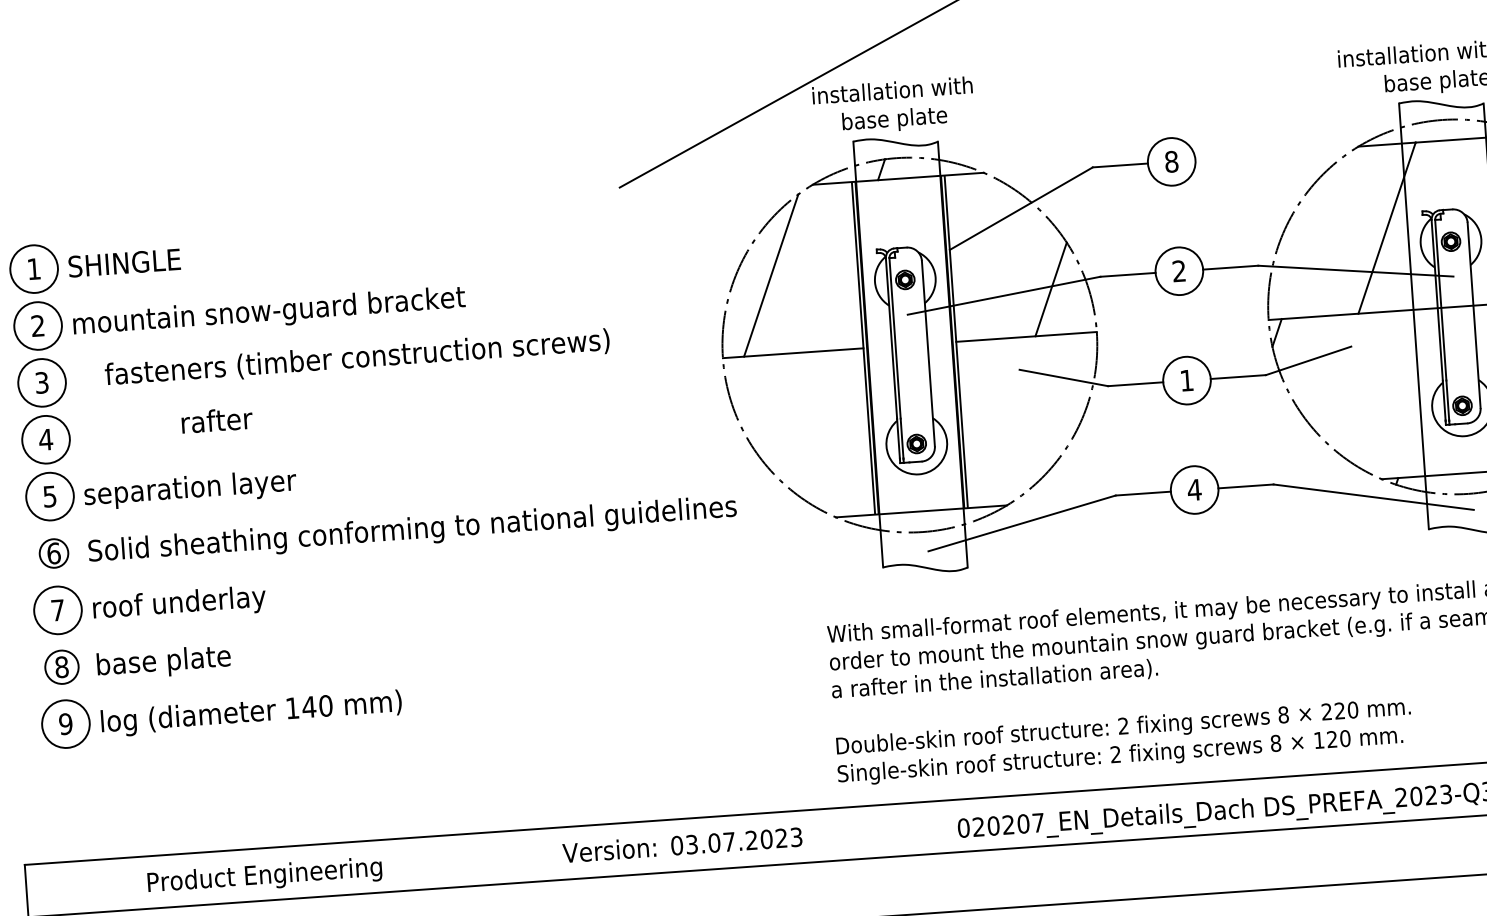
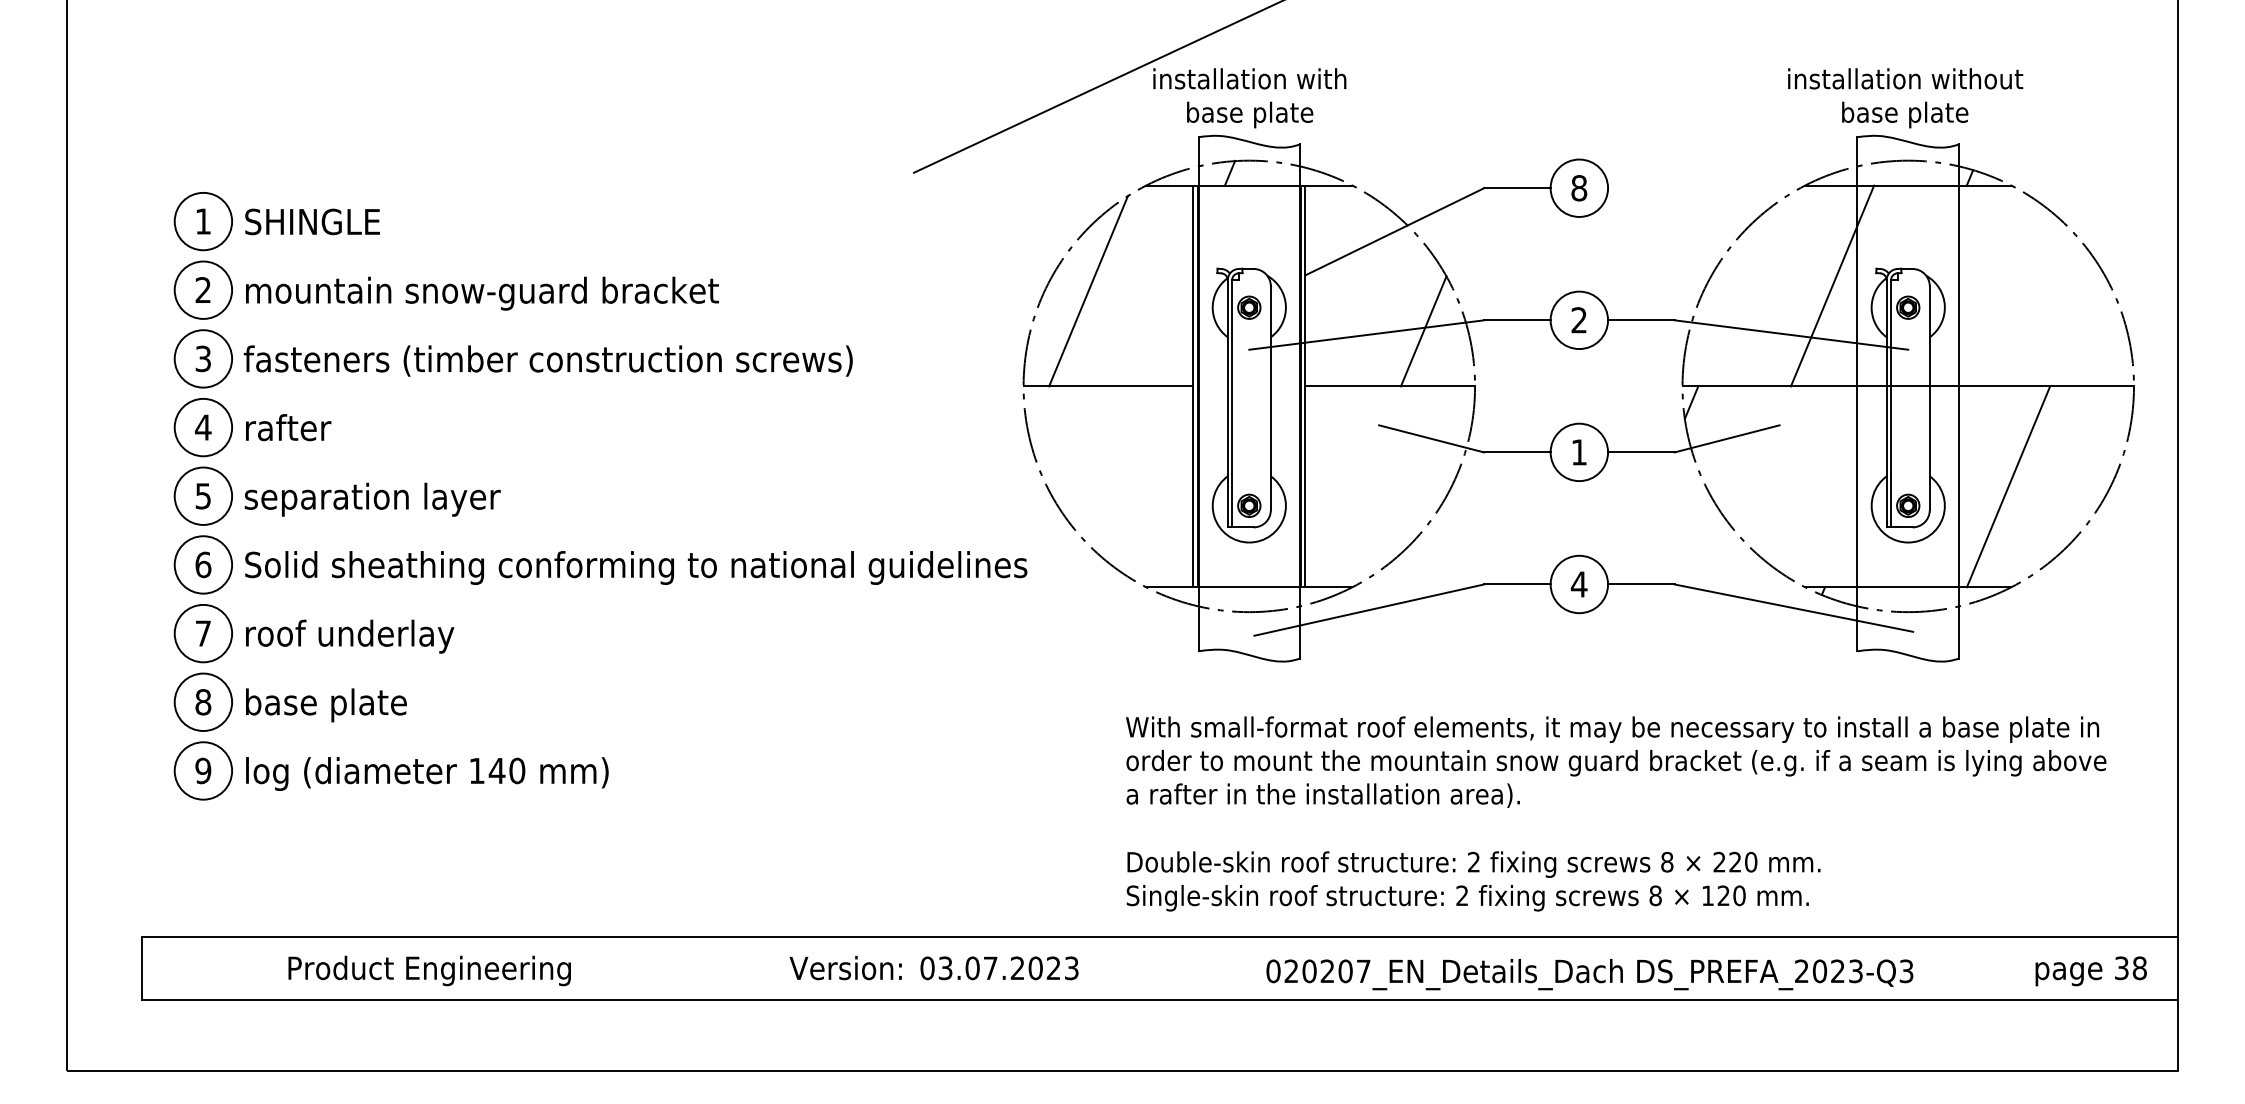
text: (356, 358) -> (547, 360), moved
text: (217, 420) -> (288, 427), moved
circle: (54, 553) -> (203, 564), size x1.67
circle: (61, 666) -> (203, 701), size x1.43

